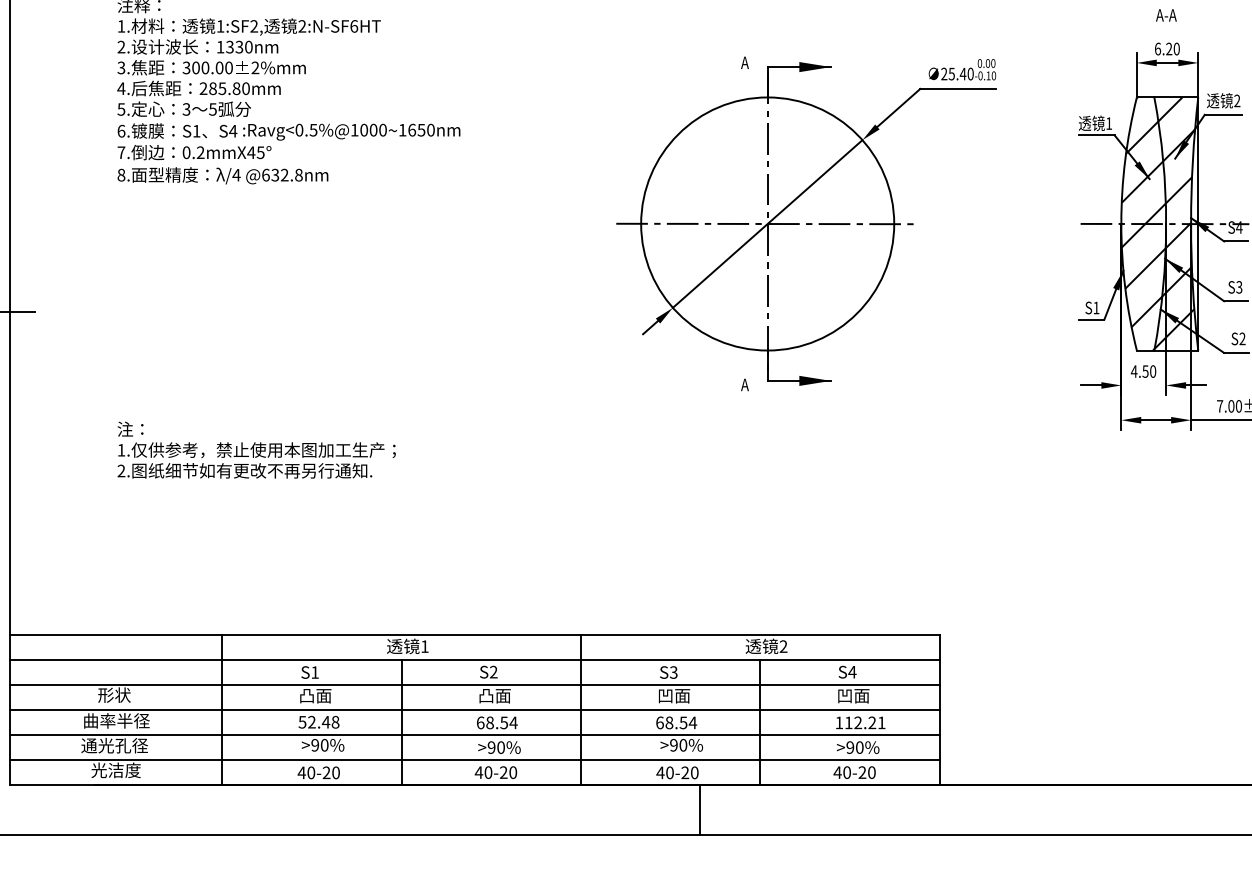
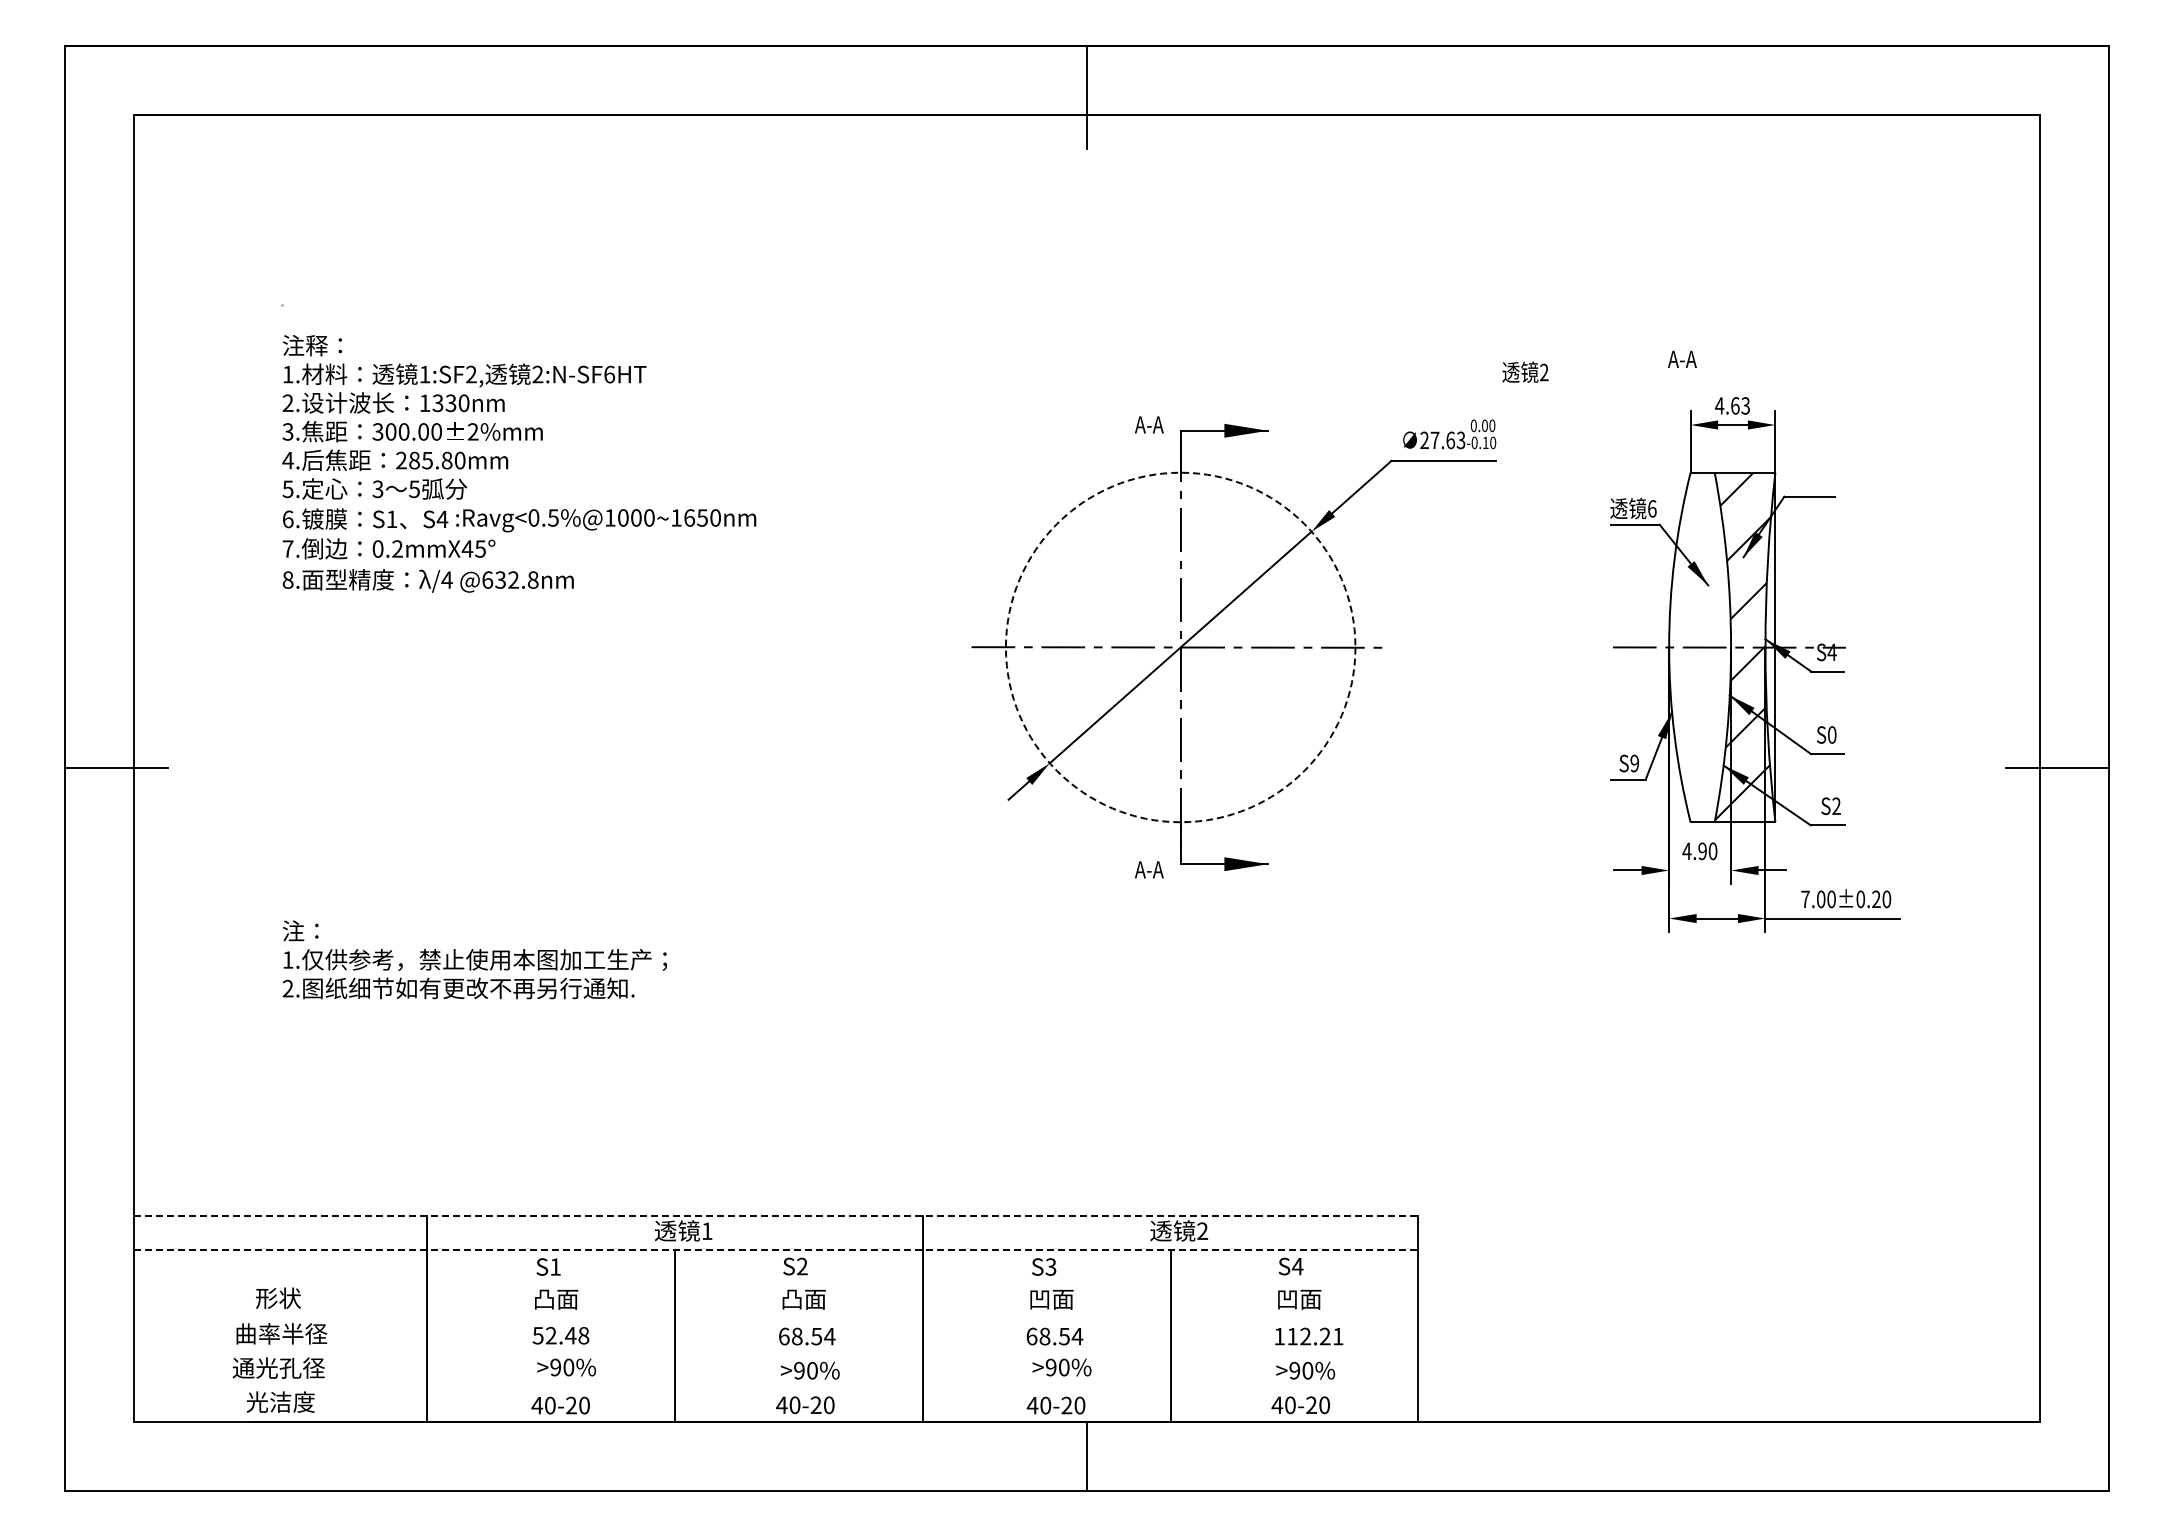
text: (1166, 14) -> (1682, 358), moved
text: (1167, 48) -> (1732, 405), 6.20 -> 4.63
text: (745, 62) -> (1149, 424), A -> A-A
text: (960, 74) -> (1447, 440), 25.40 -> 27.63
text: (1223, 100) -> (1525, 371), moved
text: (1109, 123) -> (1652, 508), 1 -> 6
circle: (767, 224) -> (1180, 647), solid -> dashed
hatch: (1143, 224) -> (1699, 647), removed
text: (1238, 286) -> (1831, 734), S3 -> S0
text: (1096, 307) -> (1634, 763), S1 -> S9
text: (1145, 370) -> (1702, 850), 4.50 -> 4.90
text: (745, 384) -> (1149, 869), A -> A-A
line: (475, 635) -> (776, 1215), solid -> dashed
line: (475, 660) -> (776, 1250), solid -> dashed
line: (475, 685) -> (776, 1284), removed
line: (475, 709) -> (776, 1318), removed
line: (475, 735) -> (776, 1353), removed
line: (475, 759) -> (776, 1387), removed

